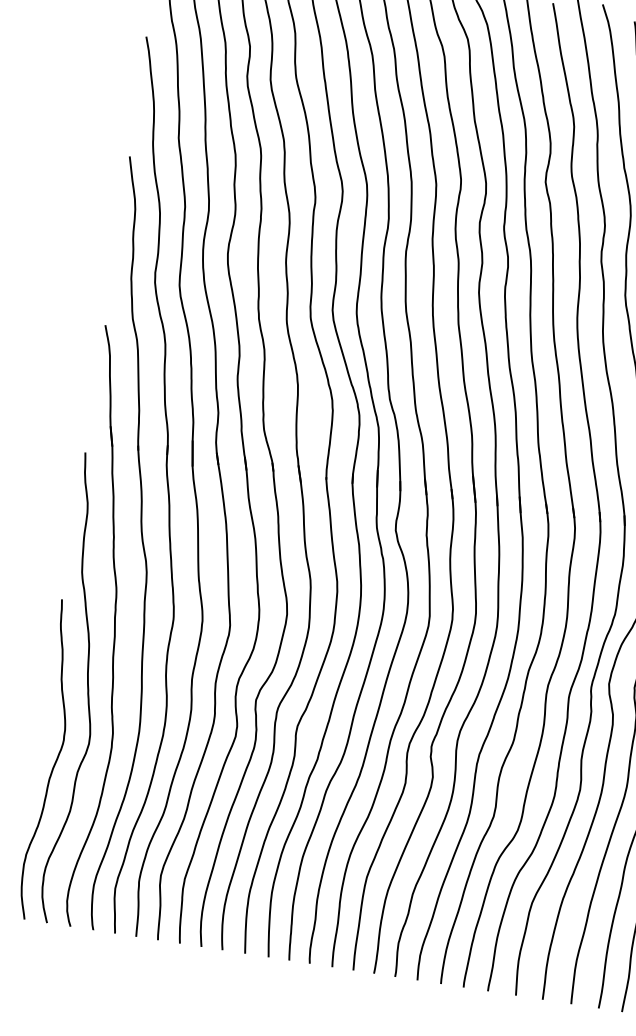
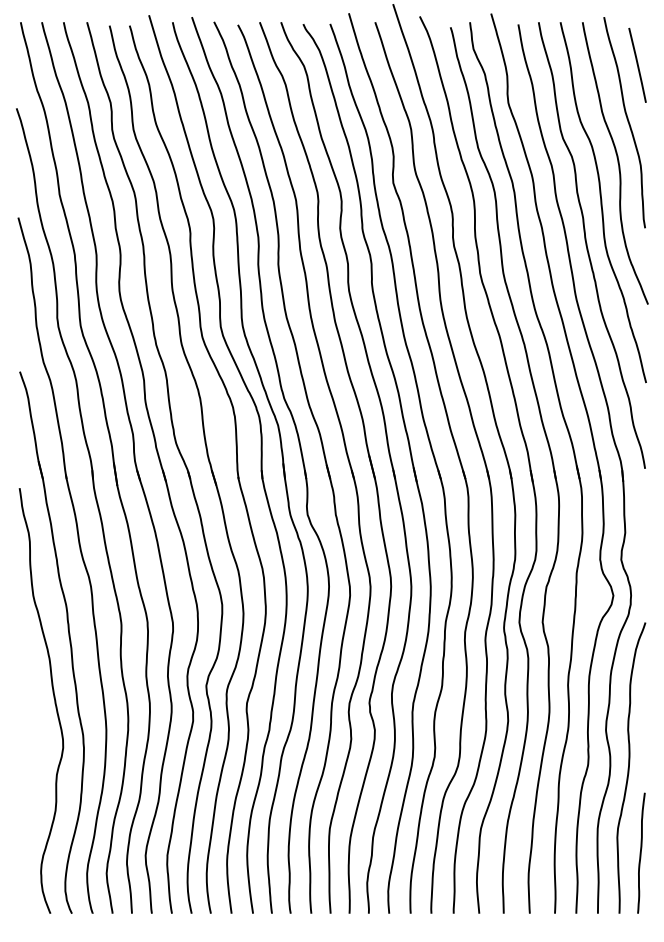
curve: (53, 763) -> (34, 770), removed

